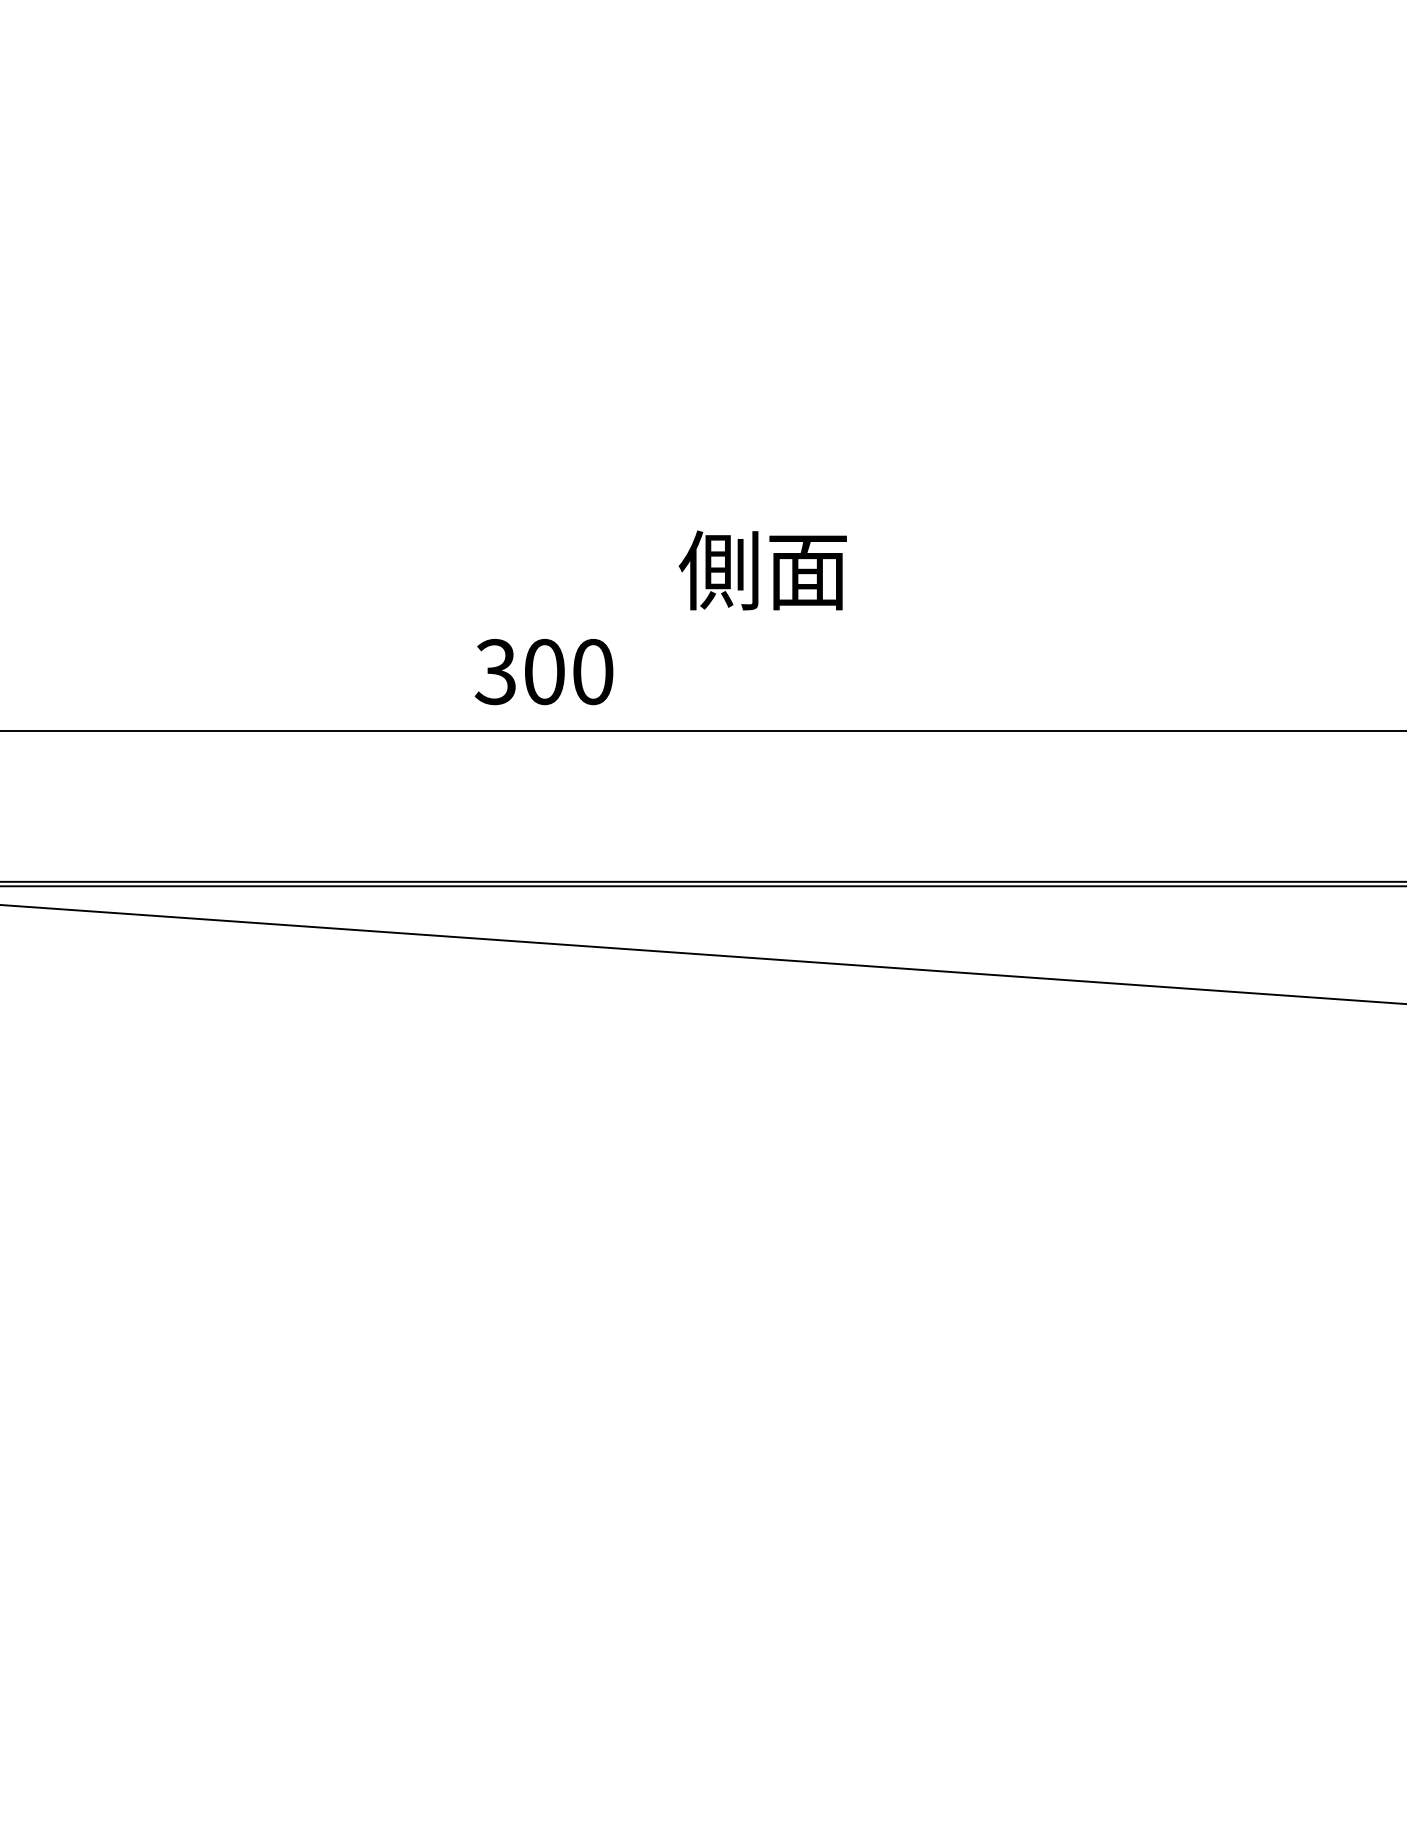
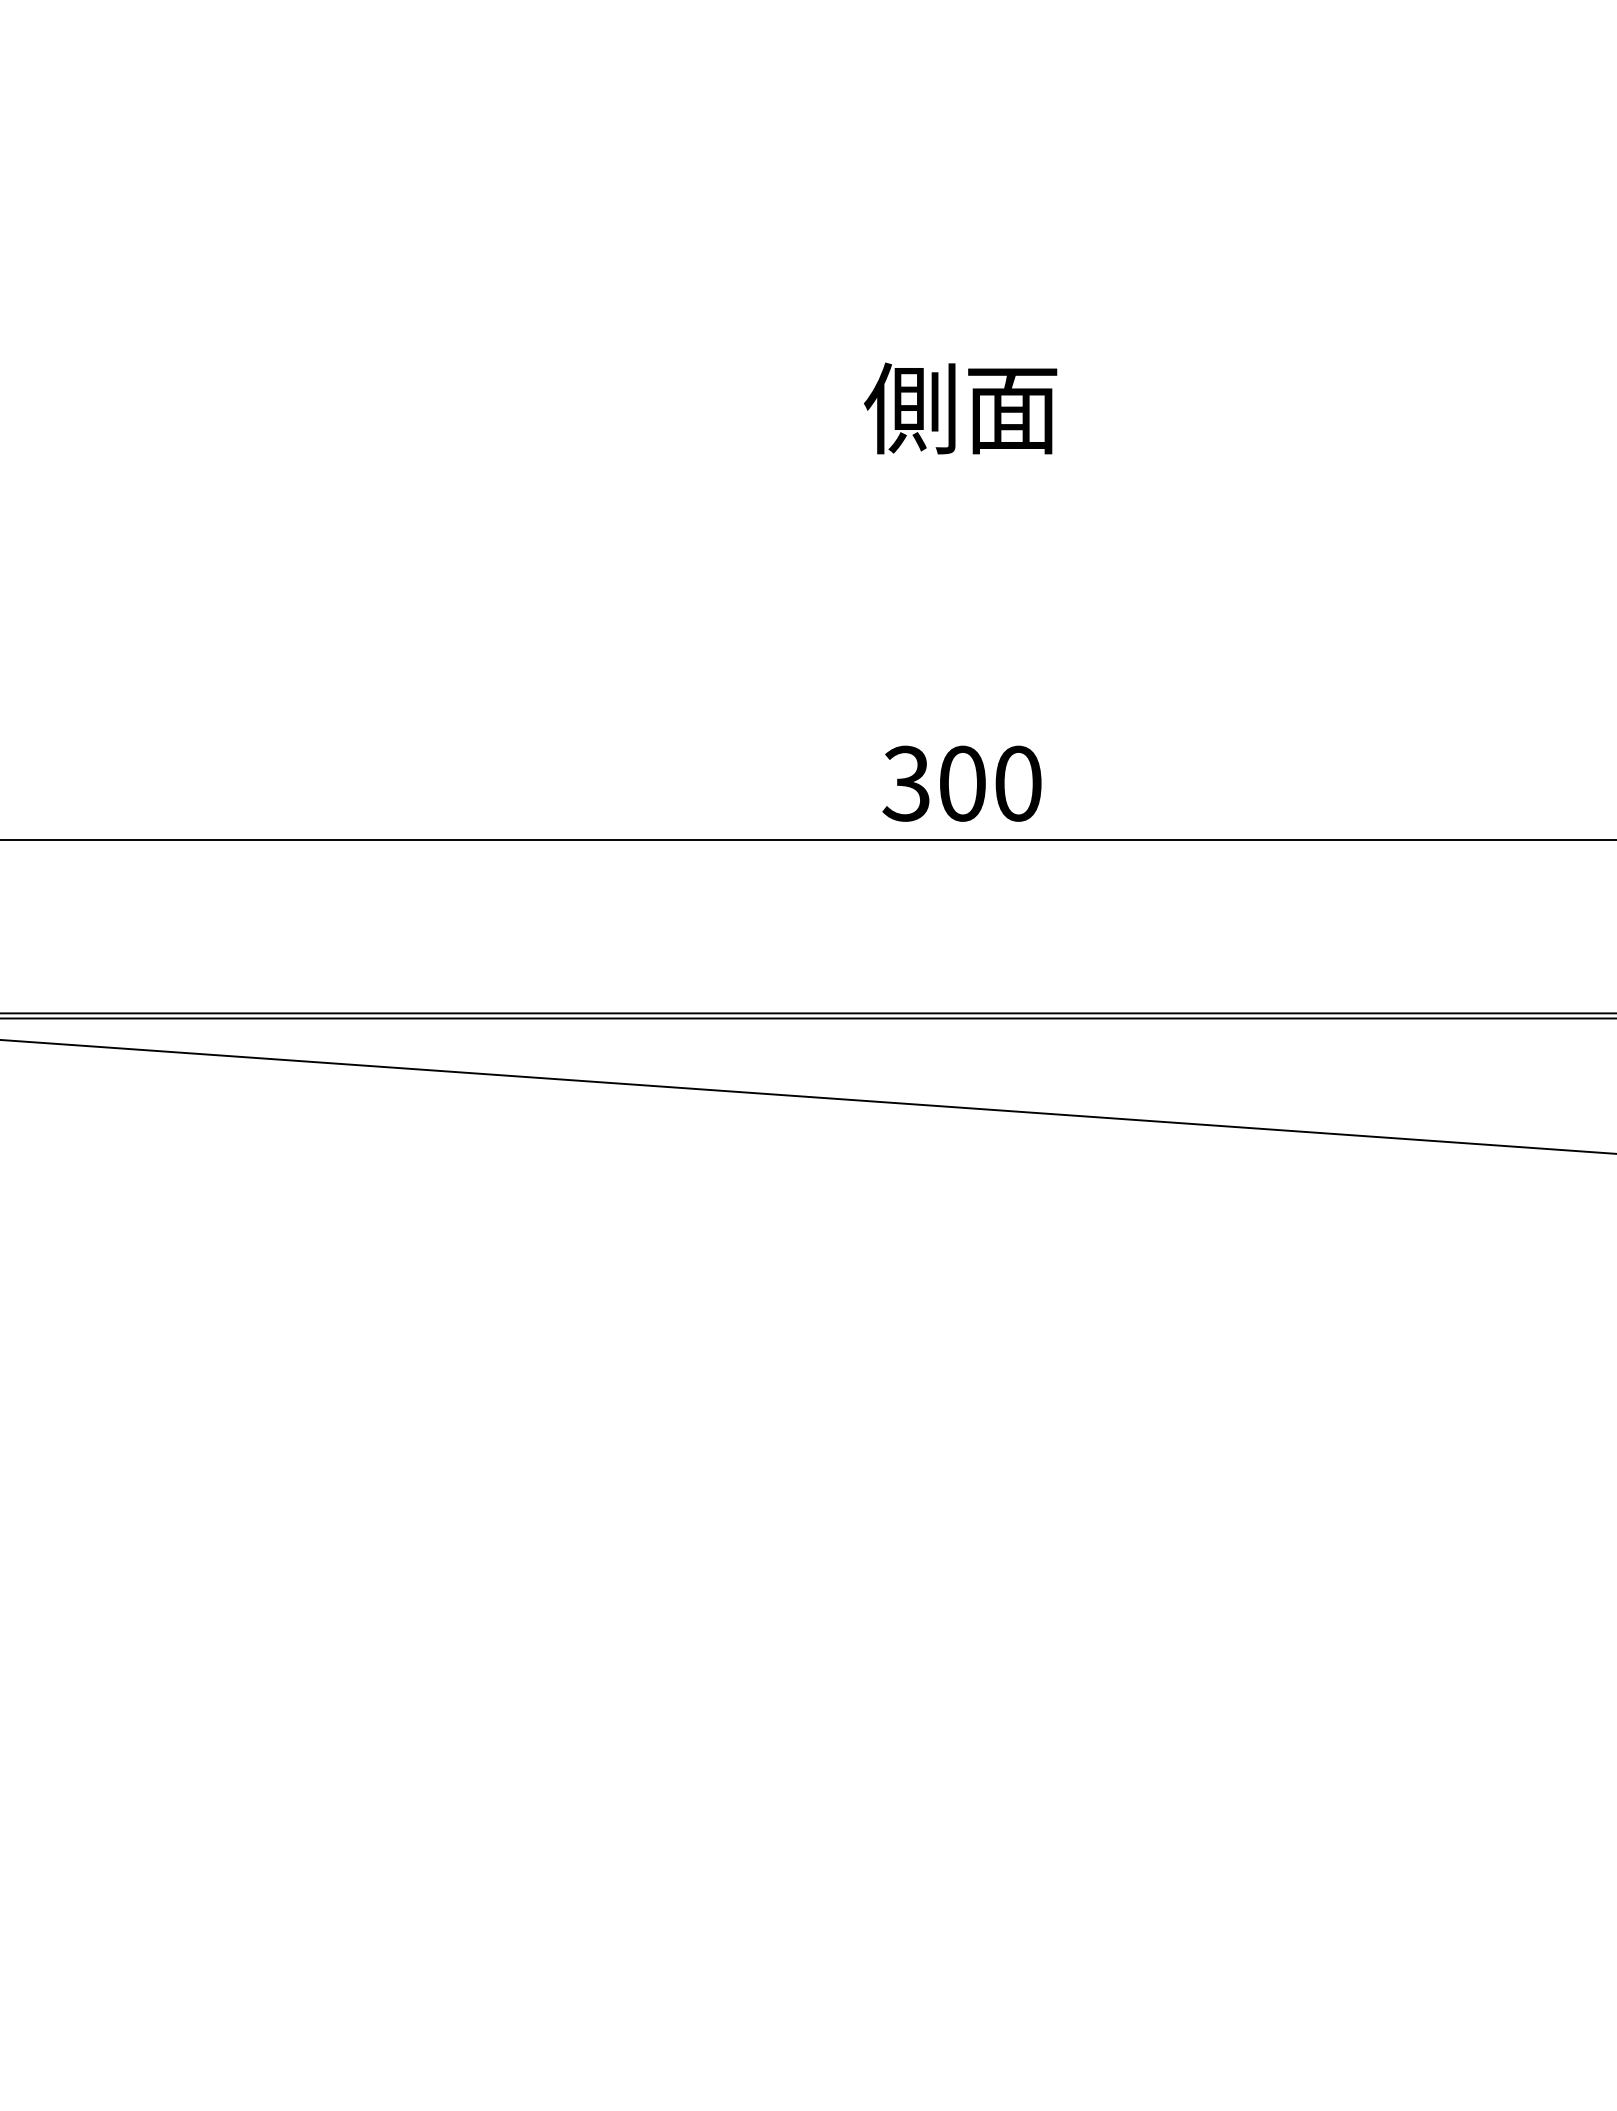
text: (762, 570) -> (960, 408), moved
text: (543, 672) -> (961, 784), moved

